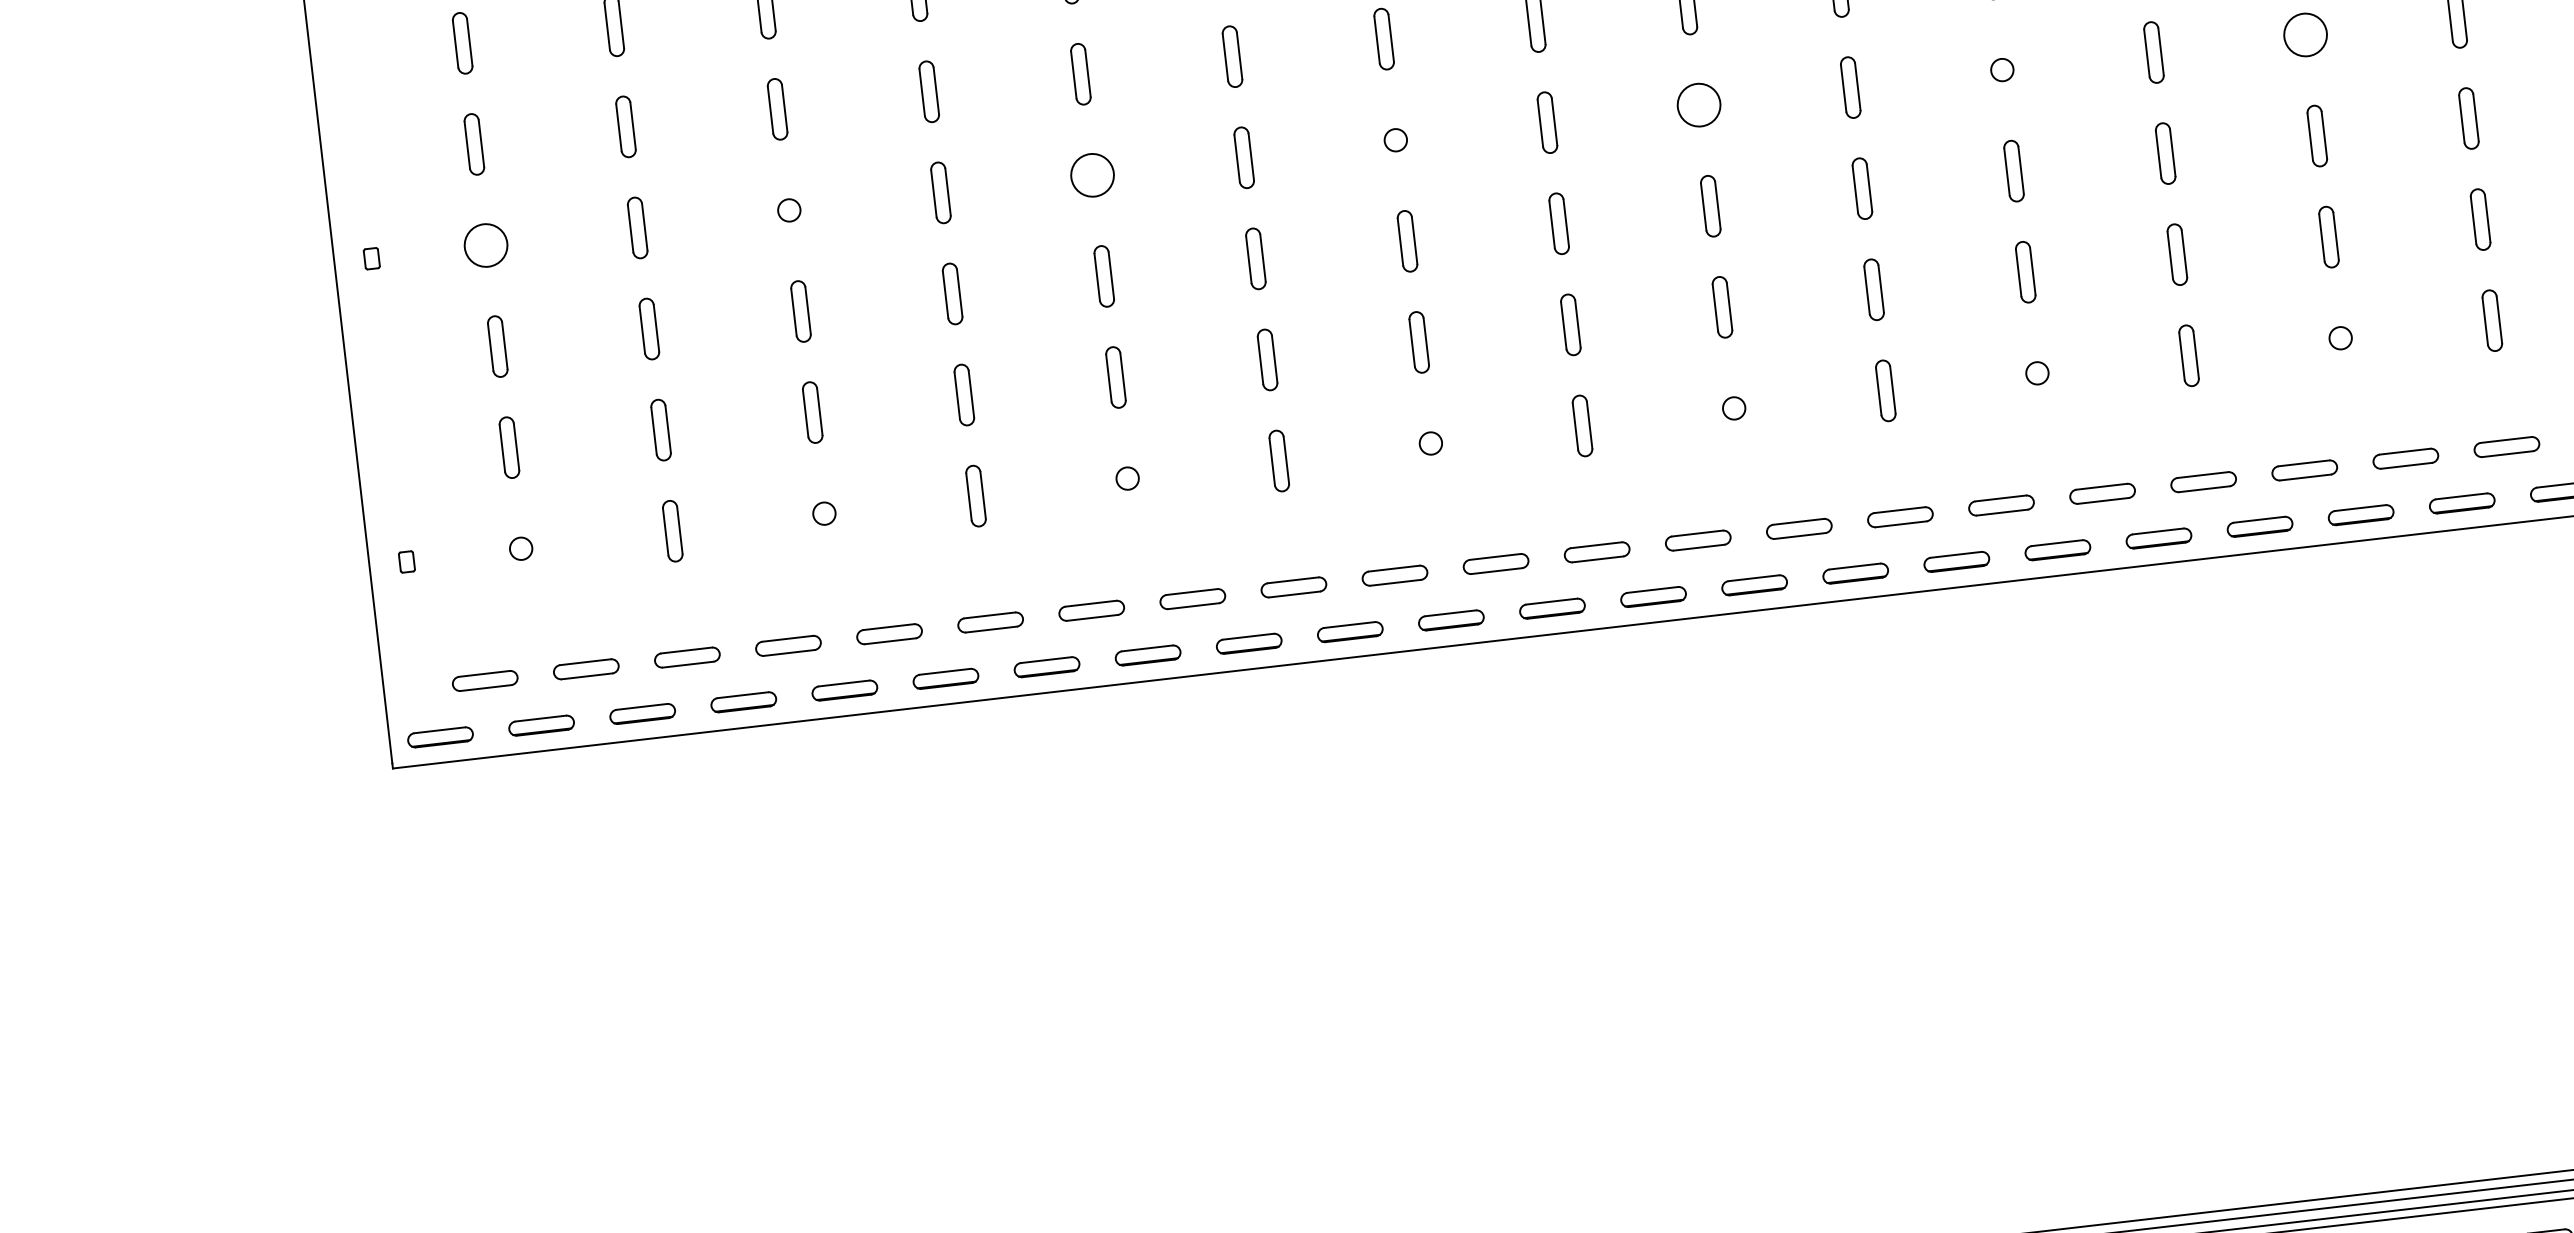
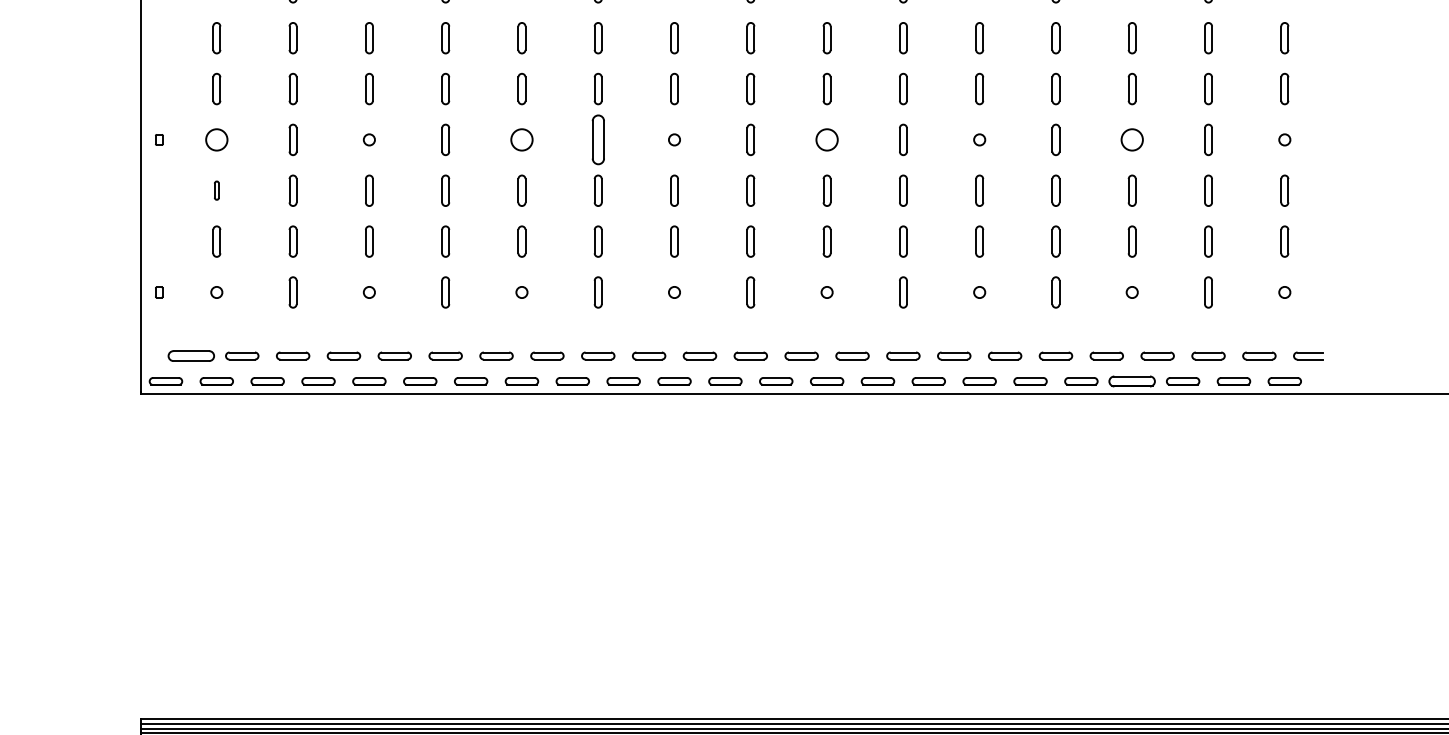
part: (1242, 157) -> (597, 139), size x1.6
part: (497, 346) -> (216, 190), size x0.6
part: (2361, 515) -> (1132, 381), size x1.4
part: (485, 679) -> (191, 355), size x1.4

